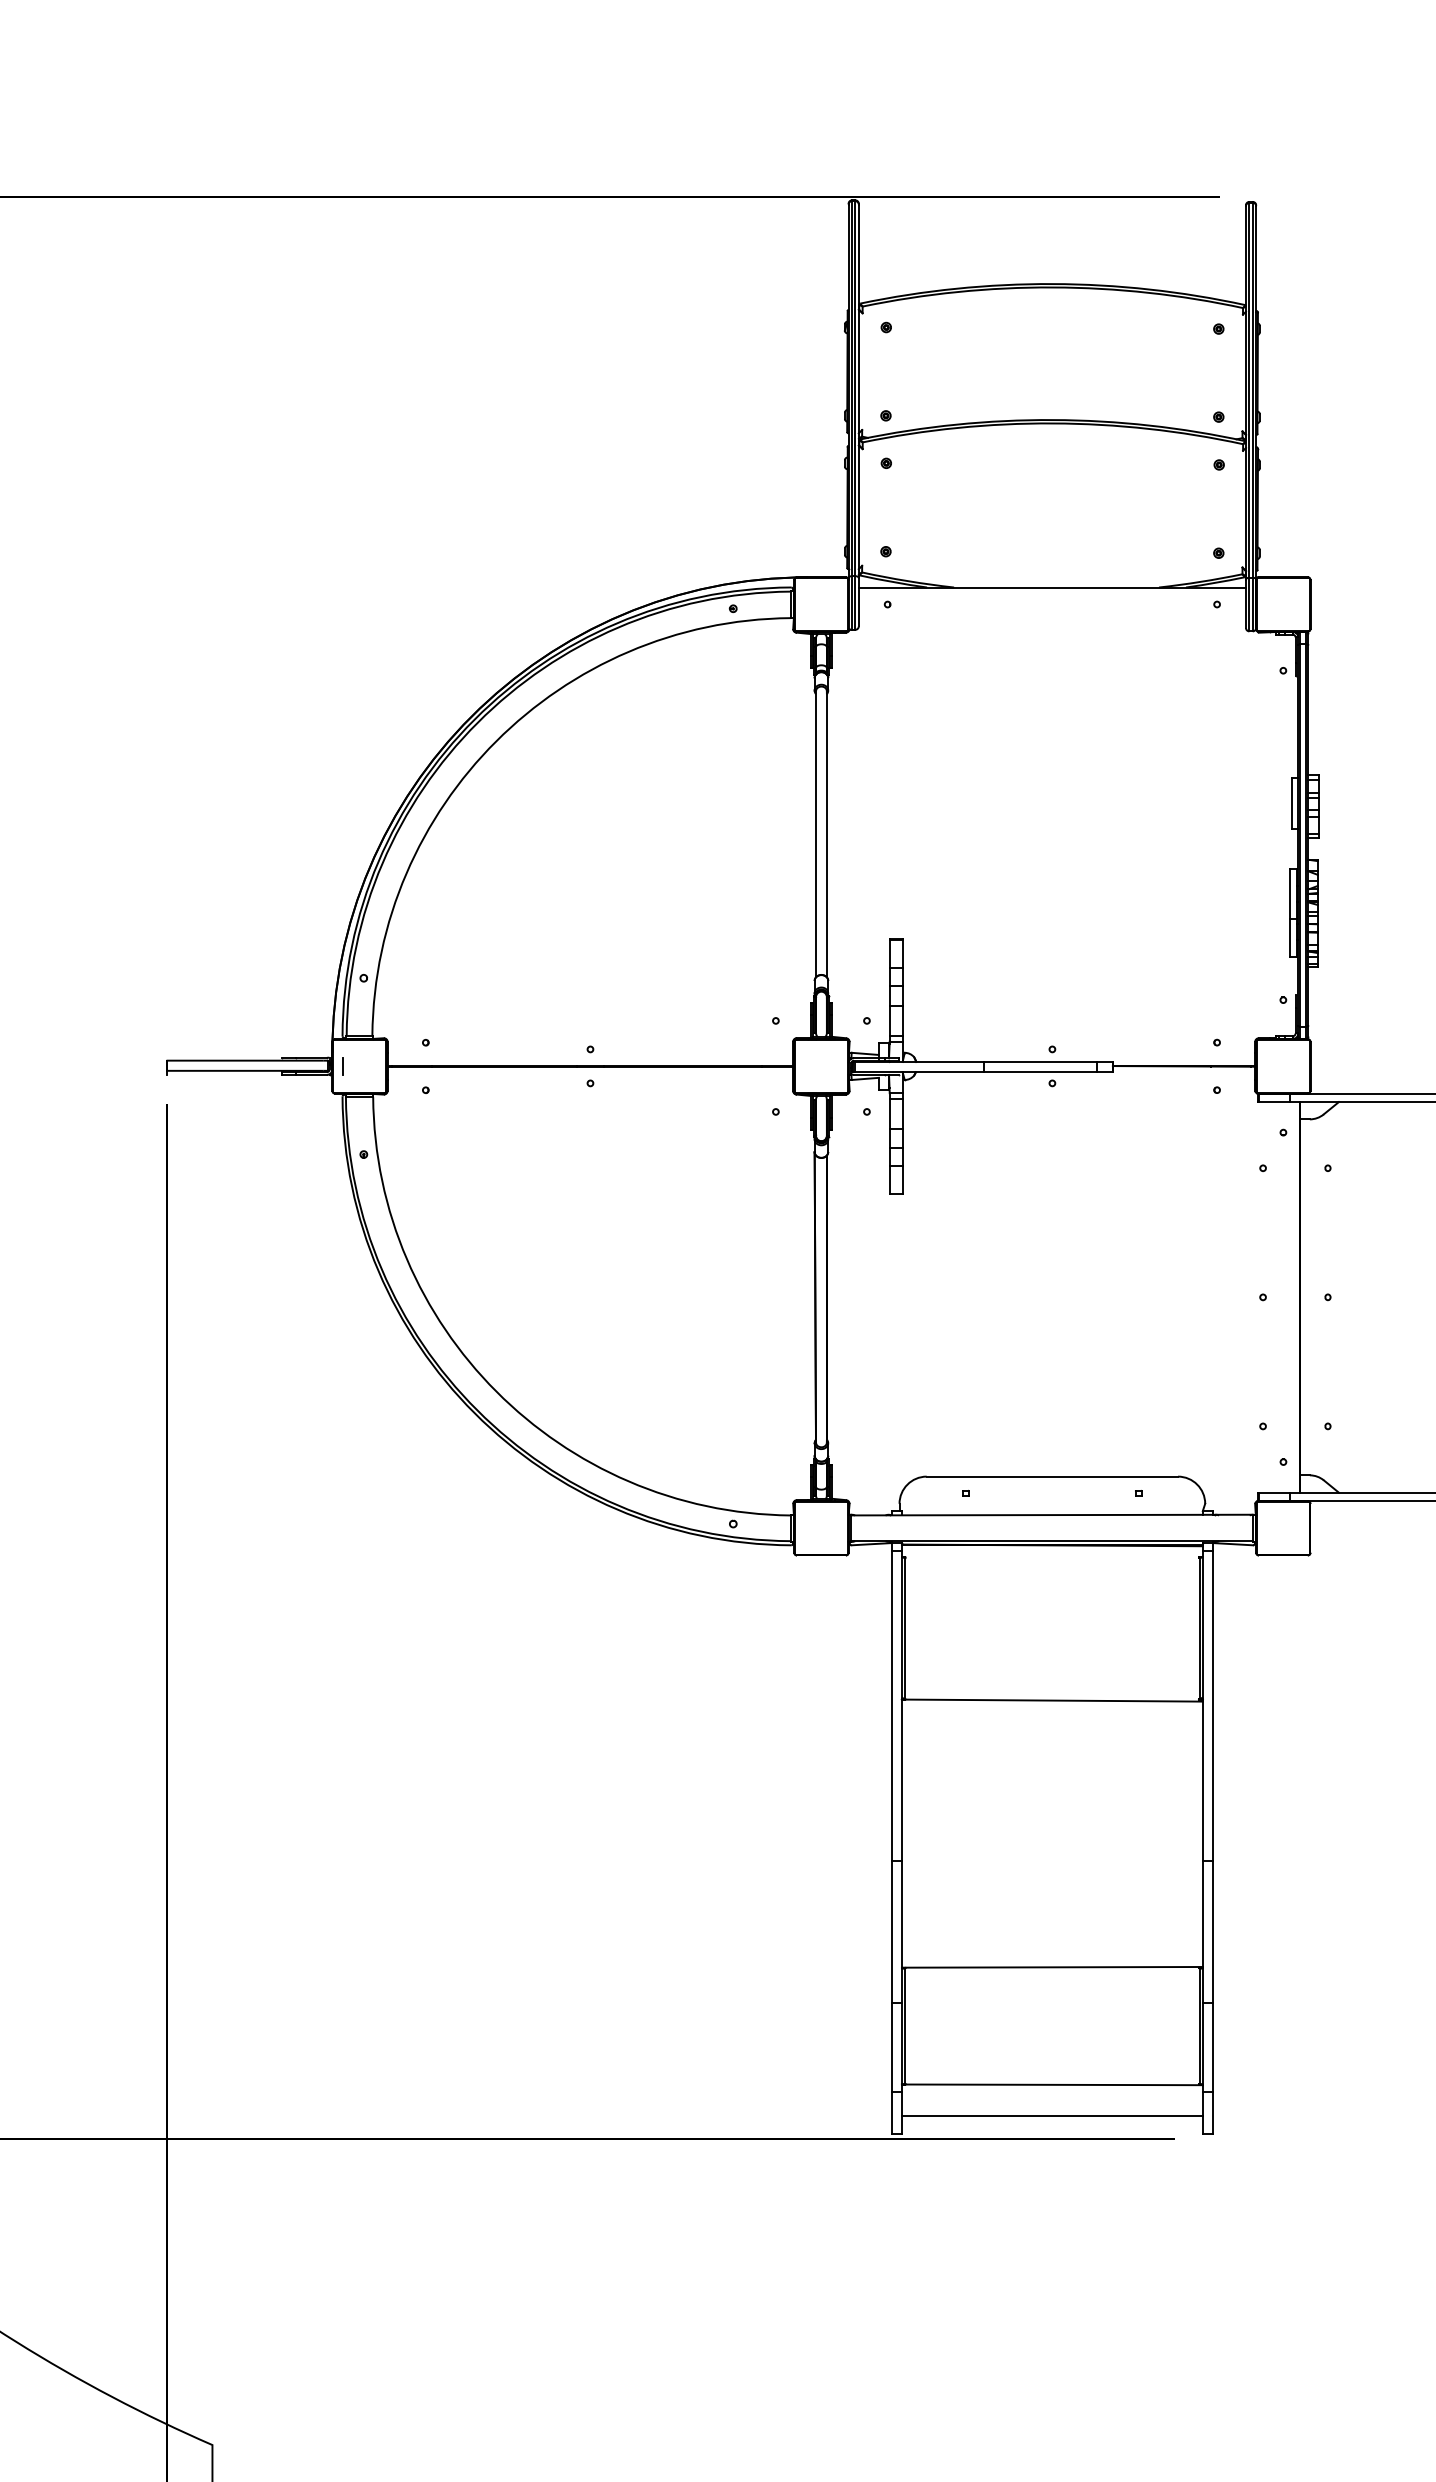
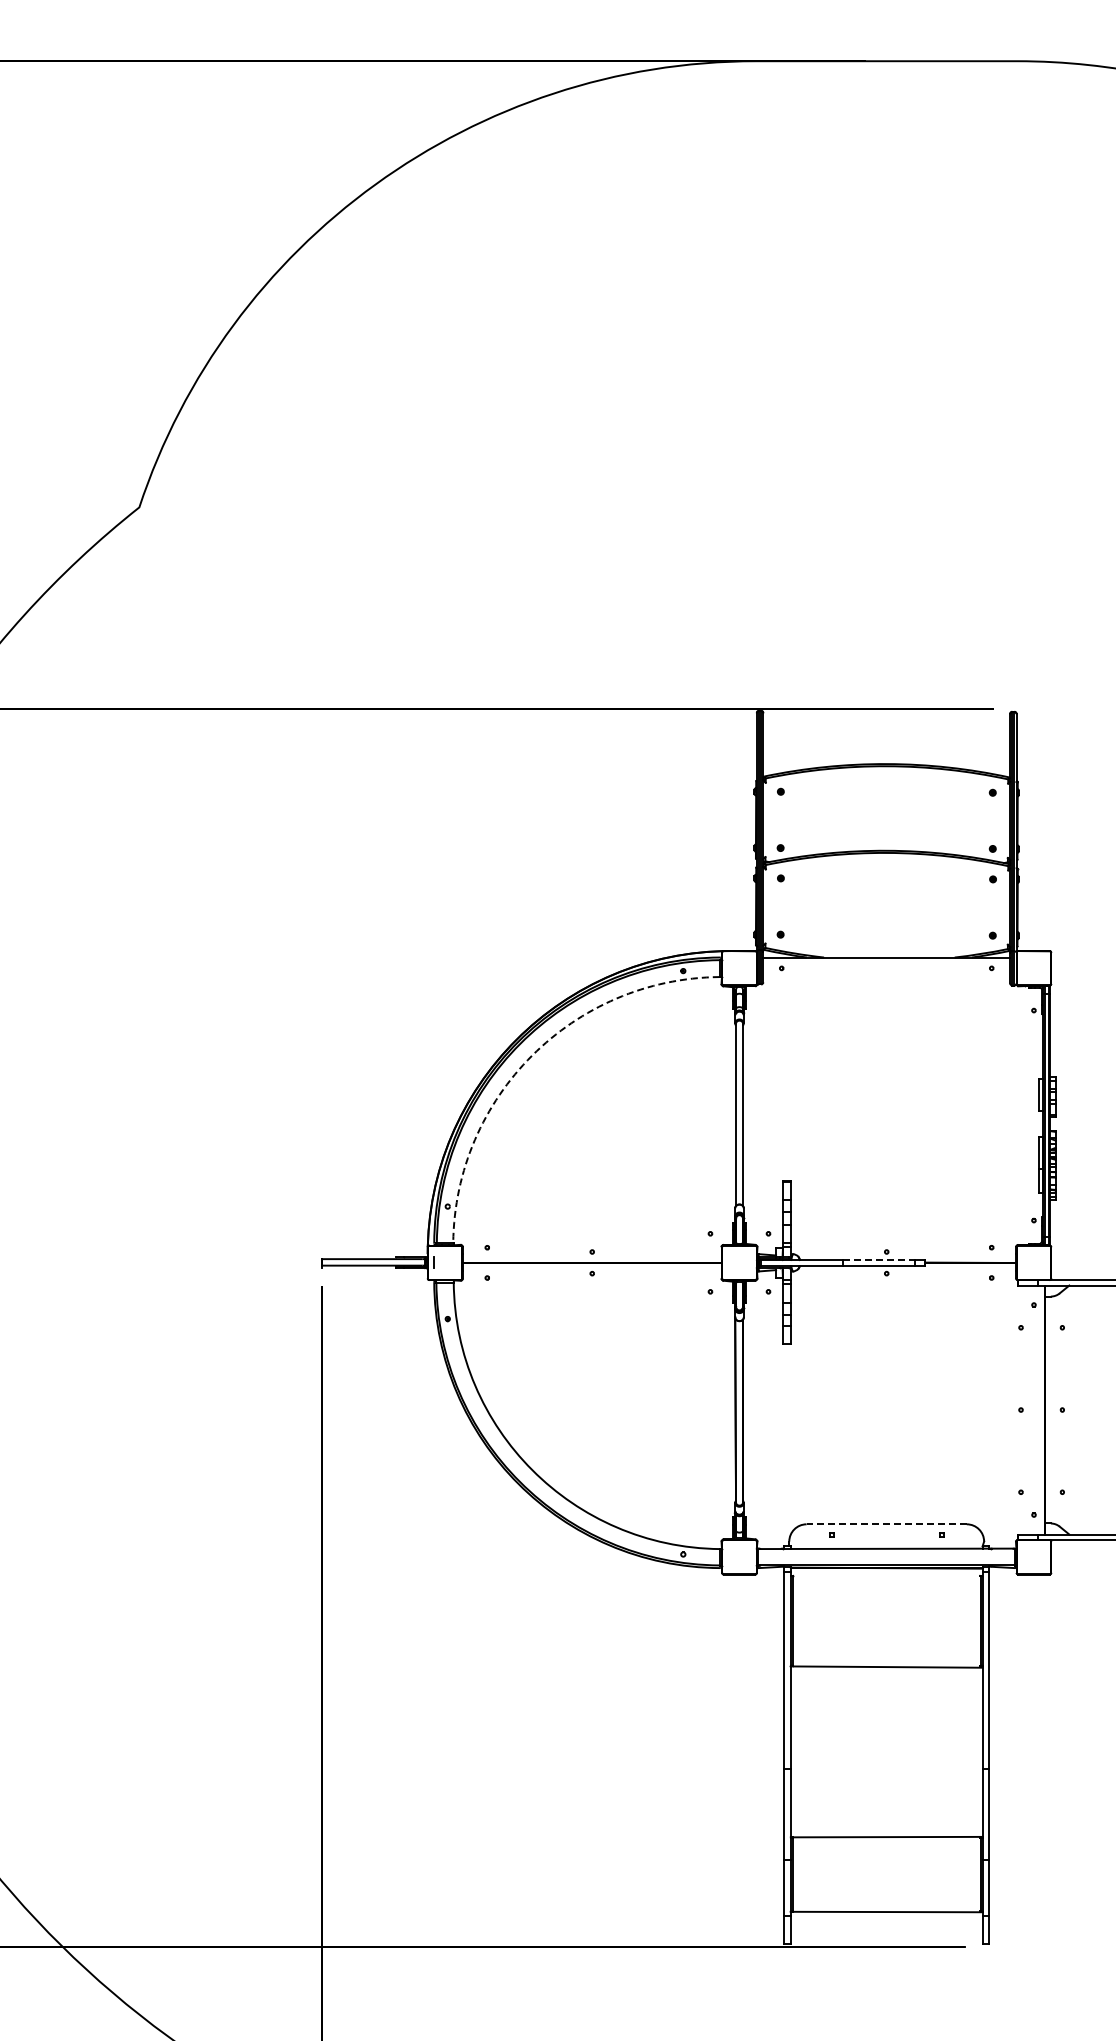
arc: (496, 741) -> (532, 1055), solid -> dashed
line: (1041, 1062) -> (879, 1260), solid -> dashed
line: (1052, 1476) -> (886, 1524), solid -> dashed
line: (1052, 2116) -> (886, 1932), removed

